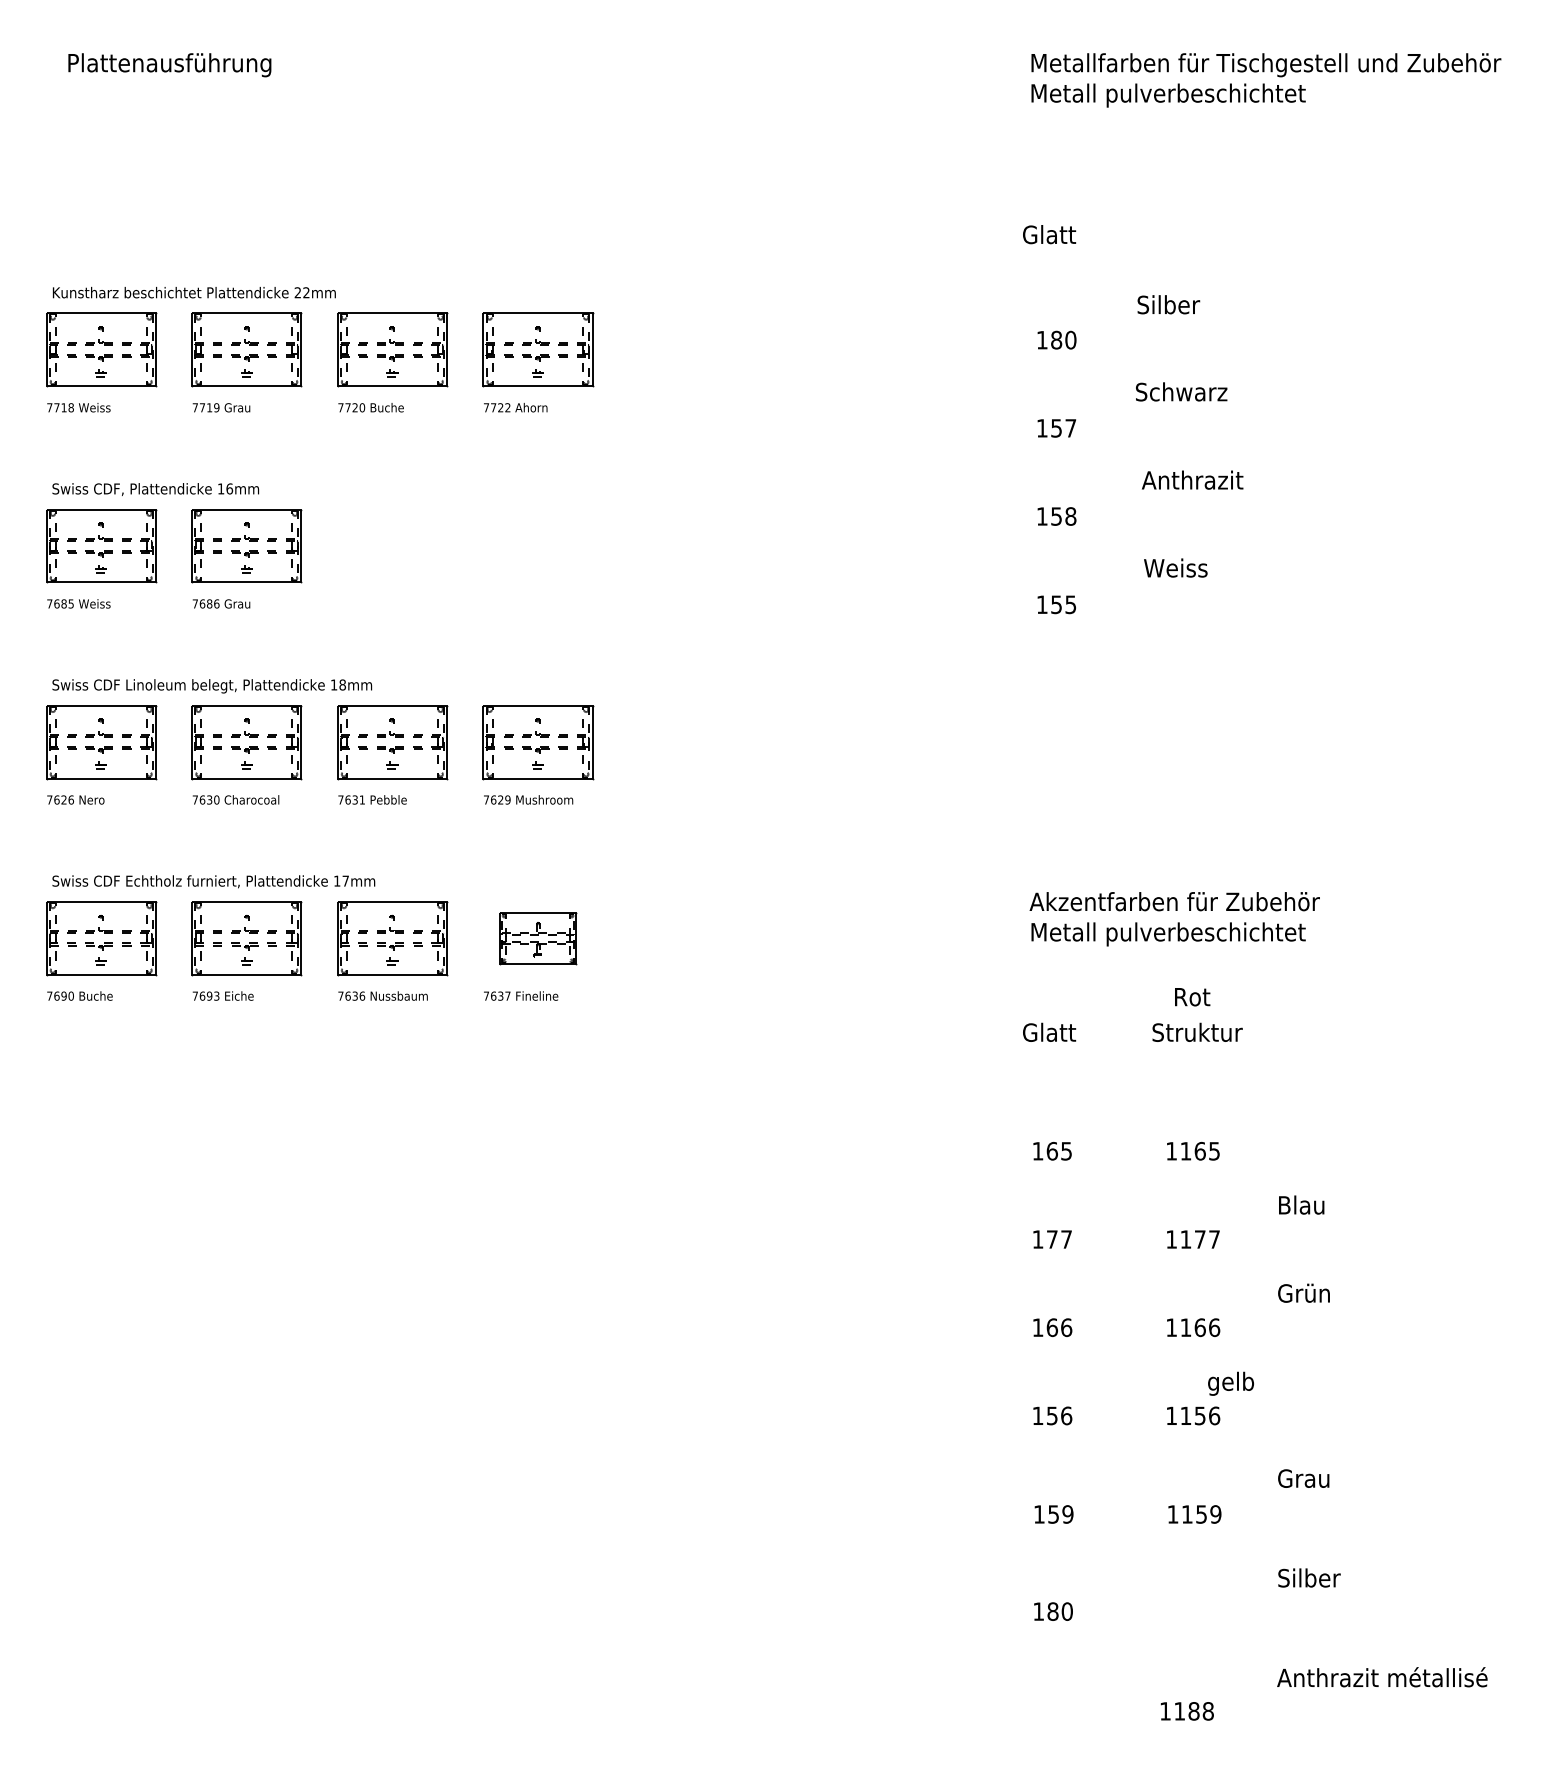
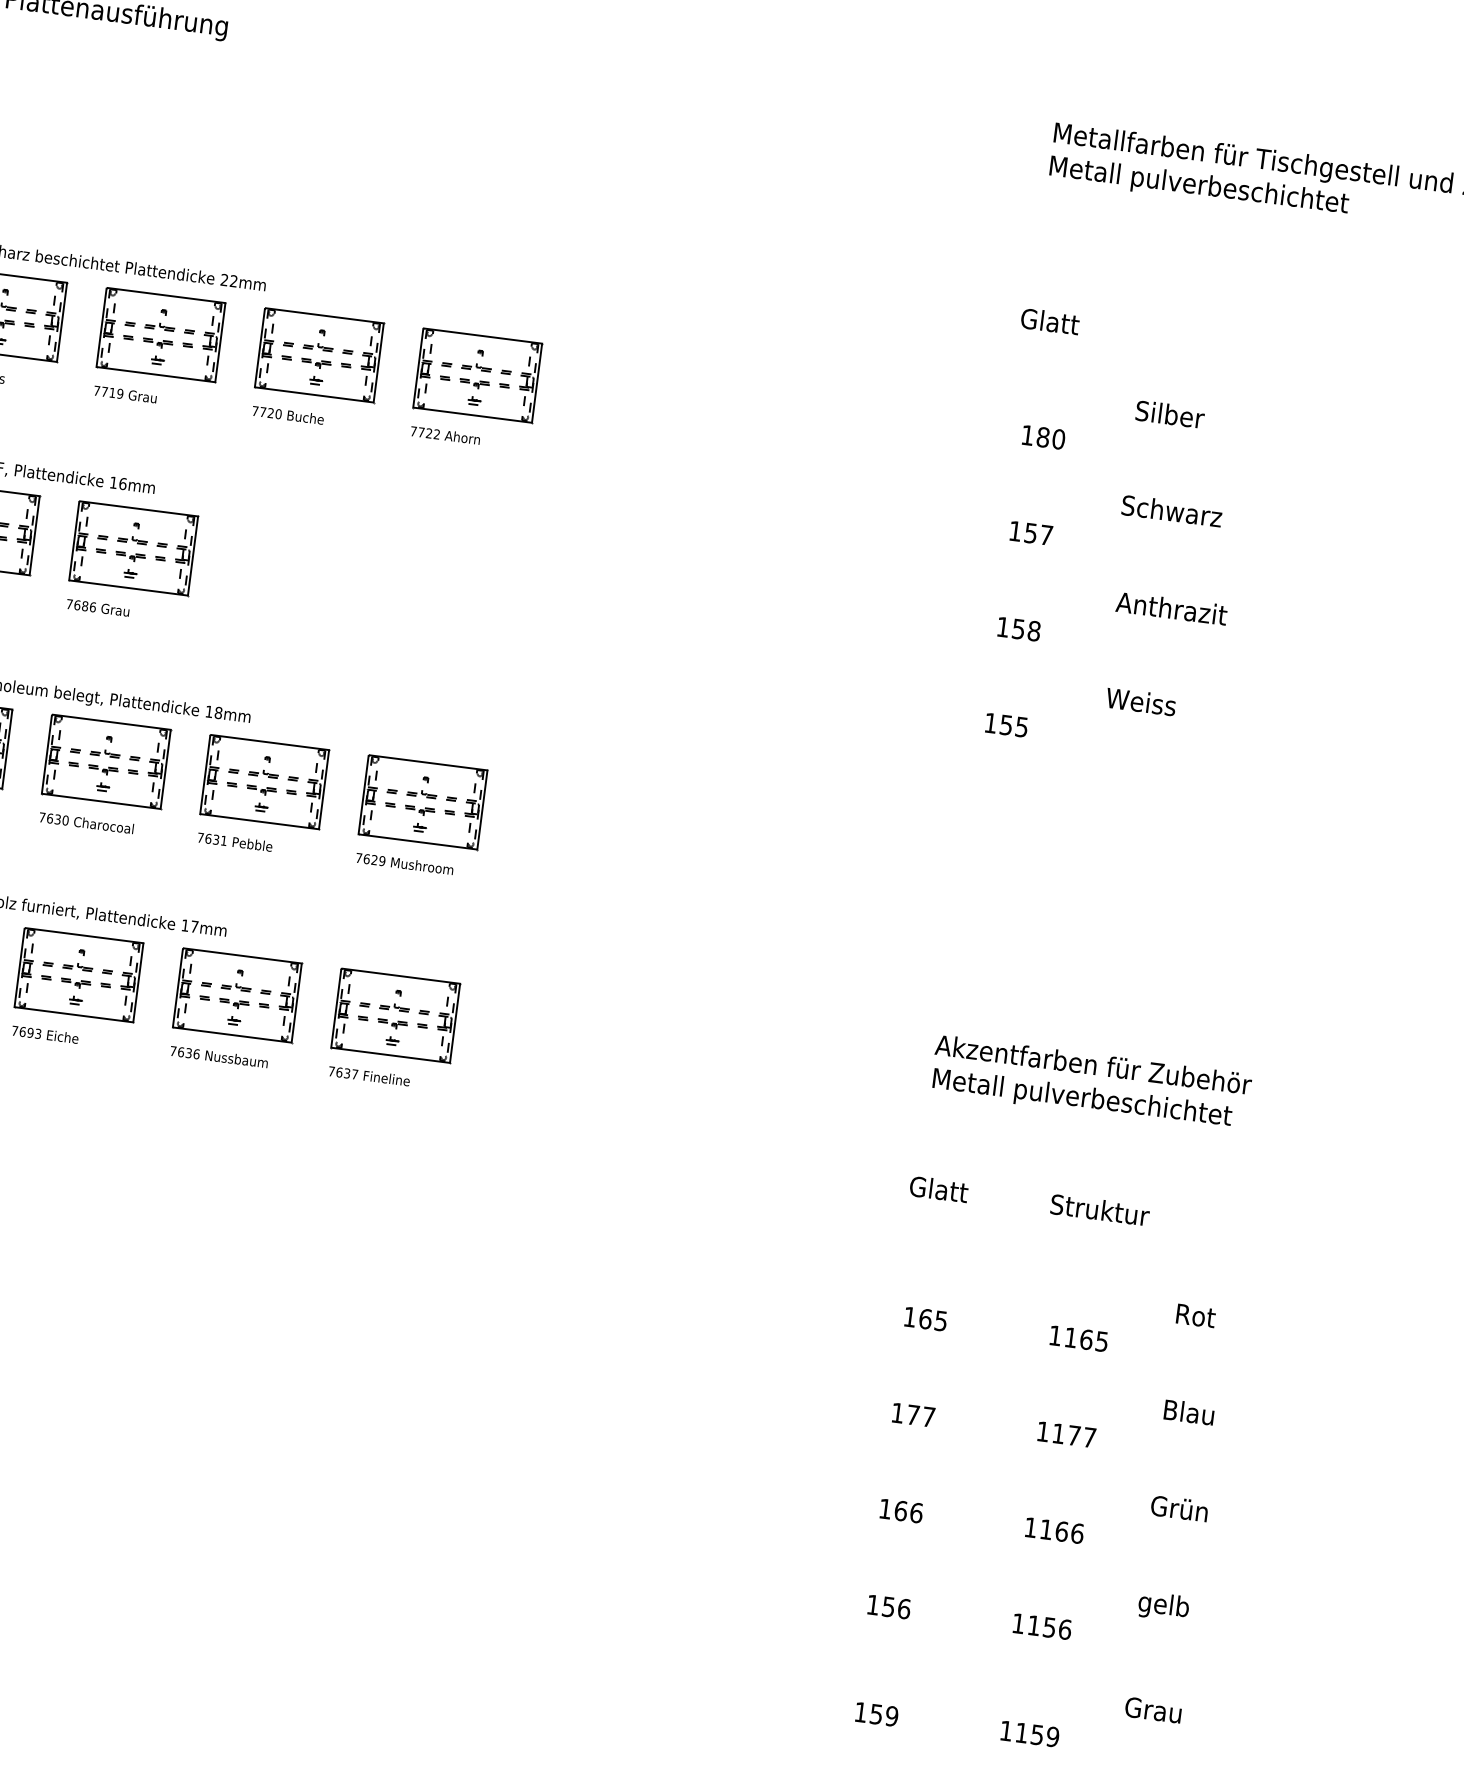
part: (538, 938) -> (396, 1016), size x1.43
text: (1192, 997) -> (1195, 1316), moved
text: (1230, 1383) -> (1163, 1606), moved

